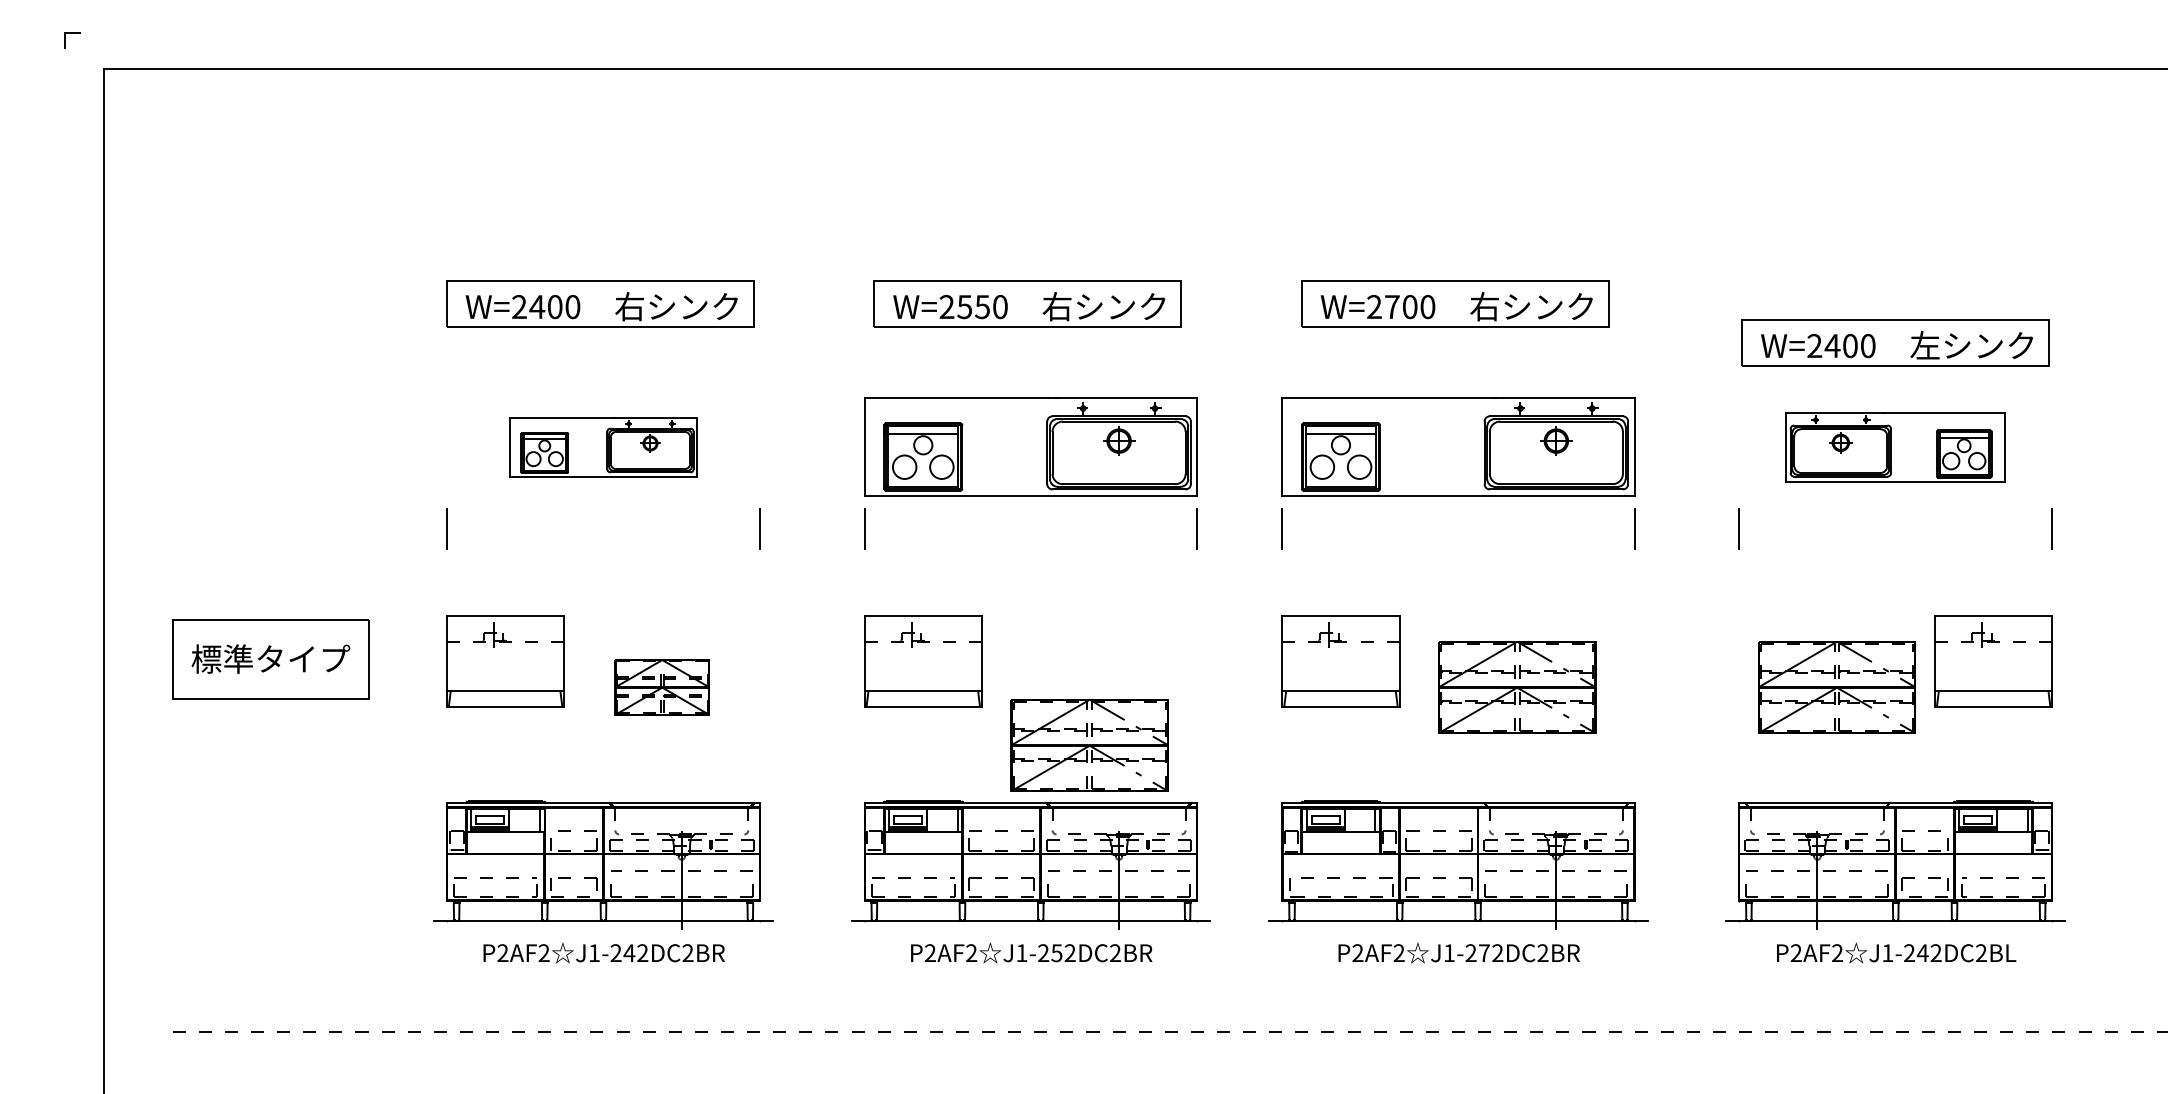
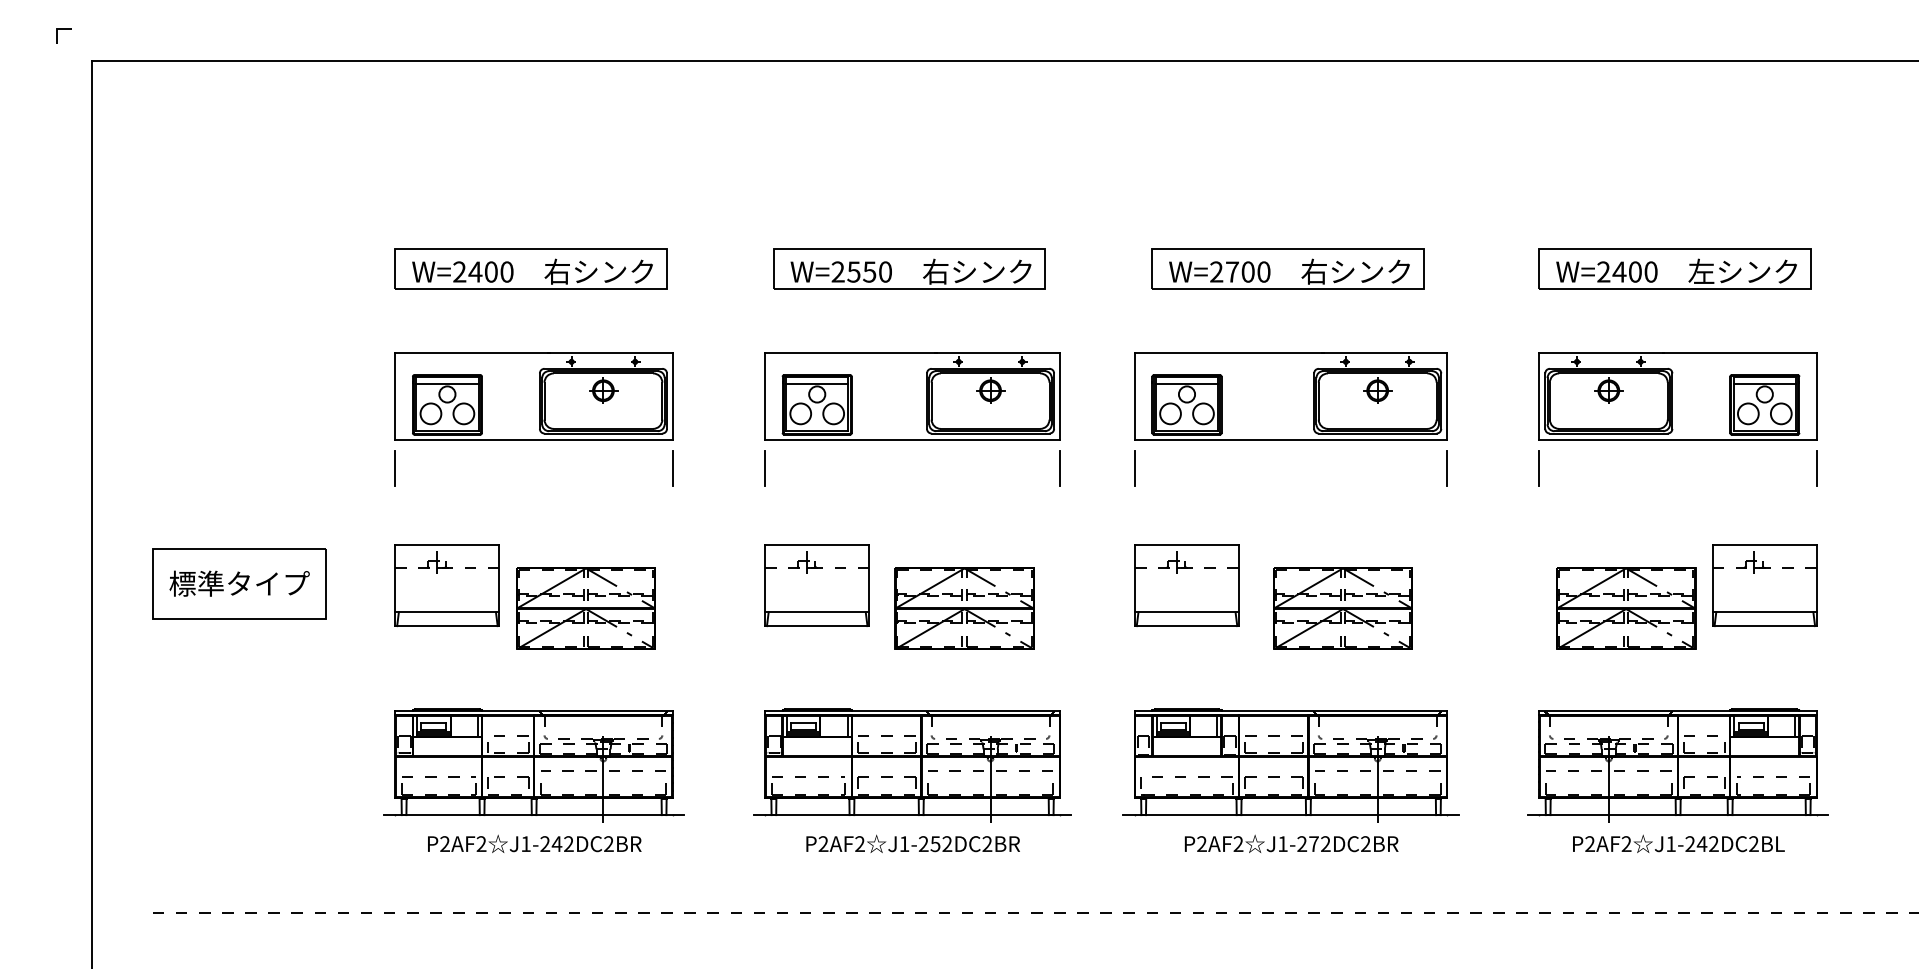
part: (1895, 342) -> (1675, 268), moved
part: (603, 446) -> (534, 395), size x1.67
part: (1895, 446) -> (1677, 395), size x1.43
part: (662, 687) -> (586, 608), size x1.67
part: (1089, 745) -> (964, 608), moved

